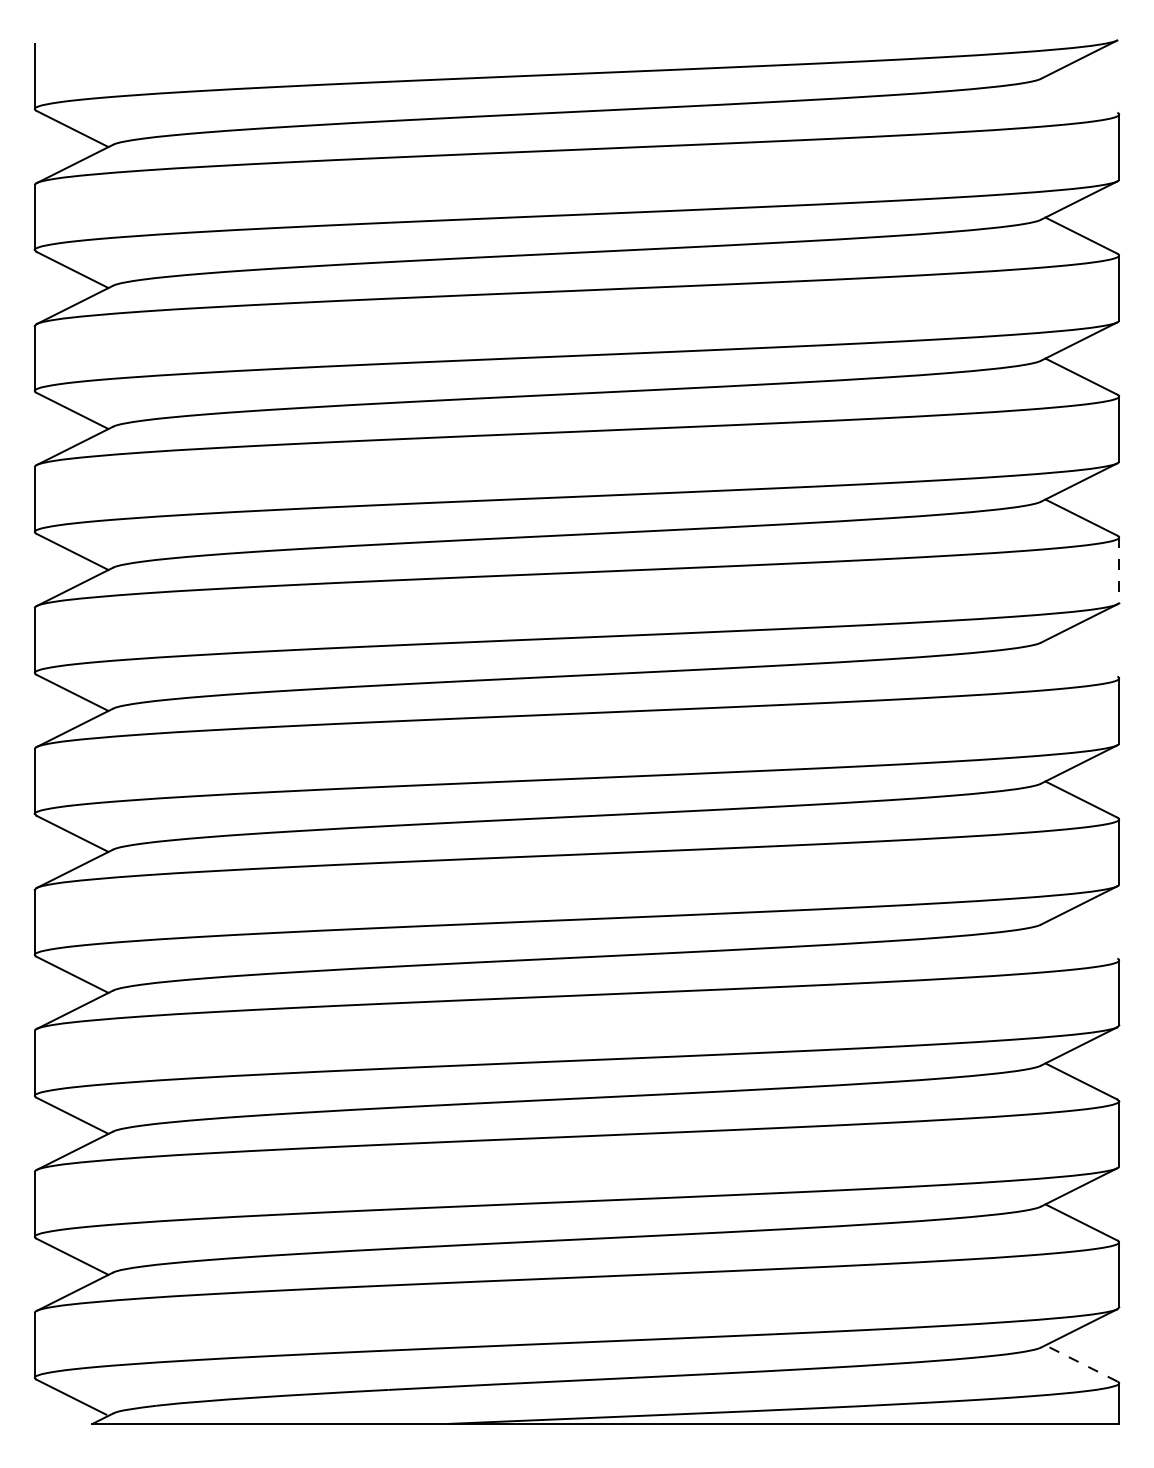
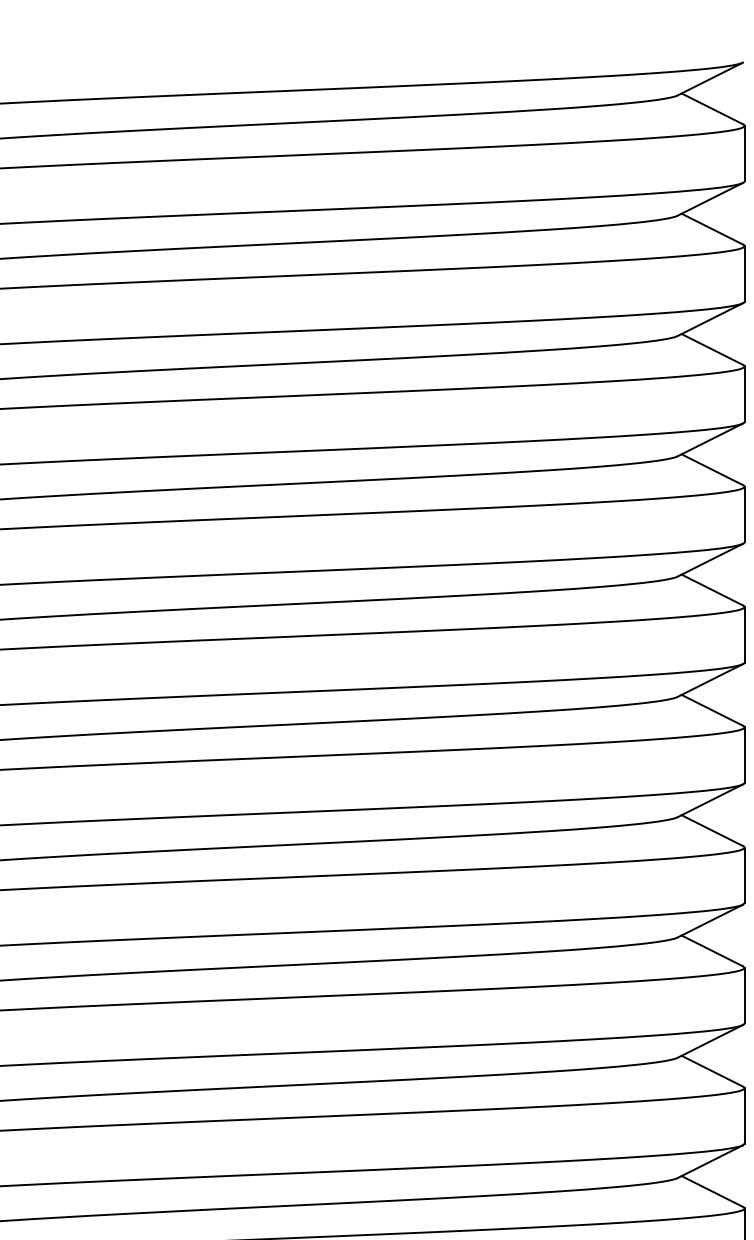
line: (1081, 94) -> (712, 108), added
line: (1119, 570) -> (744, 514), dashed -> solid
line: (1081, 658) -> (712, 590), added
line: (1081, 940) -> (712, 830), added
line: (1080, 1363) -> (711, 1191), dashed -> solid

